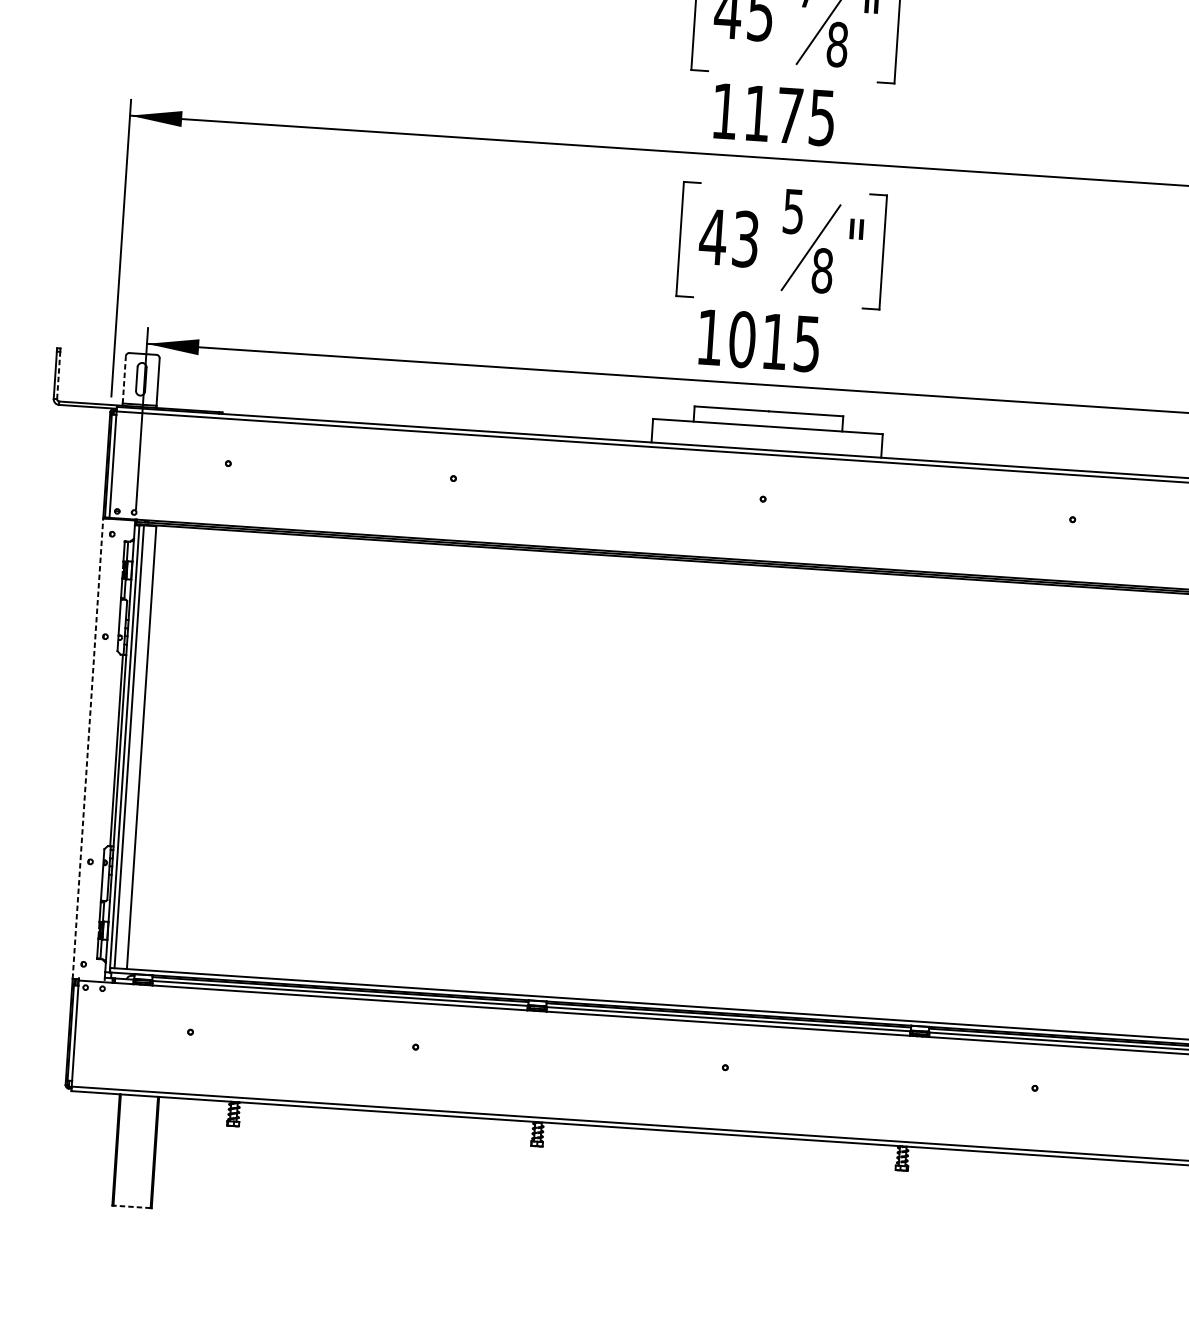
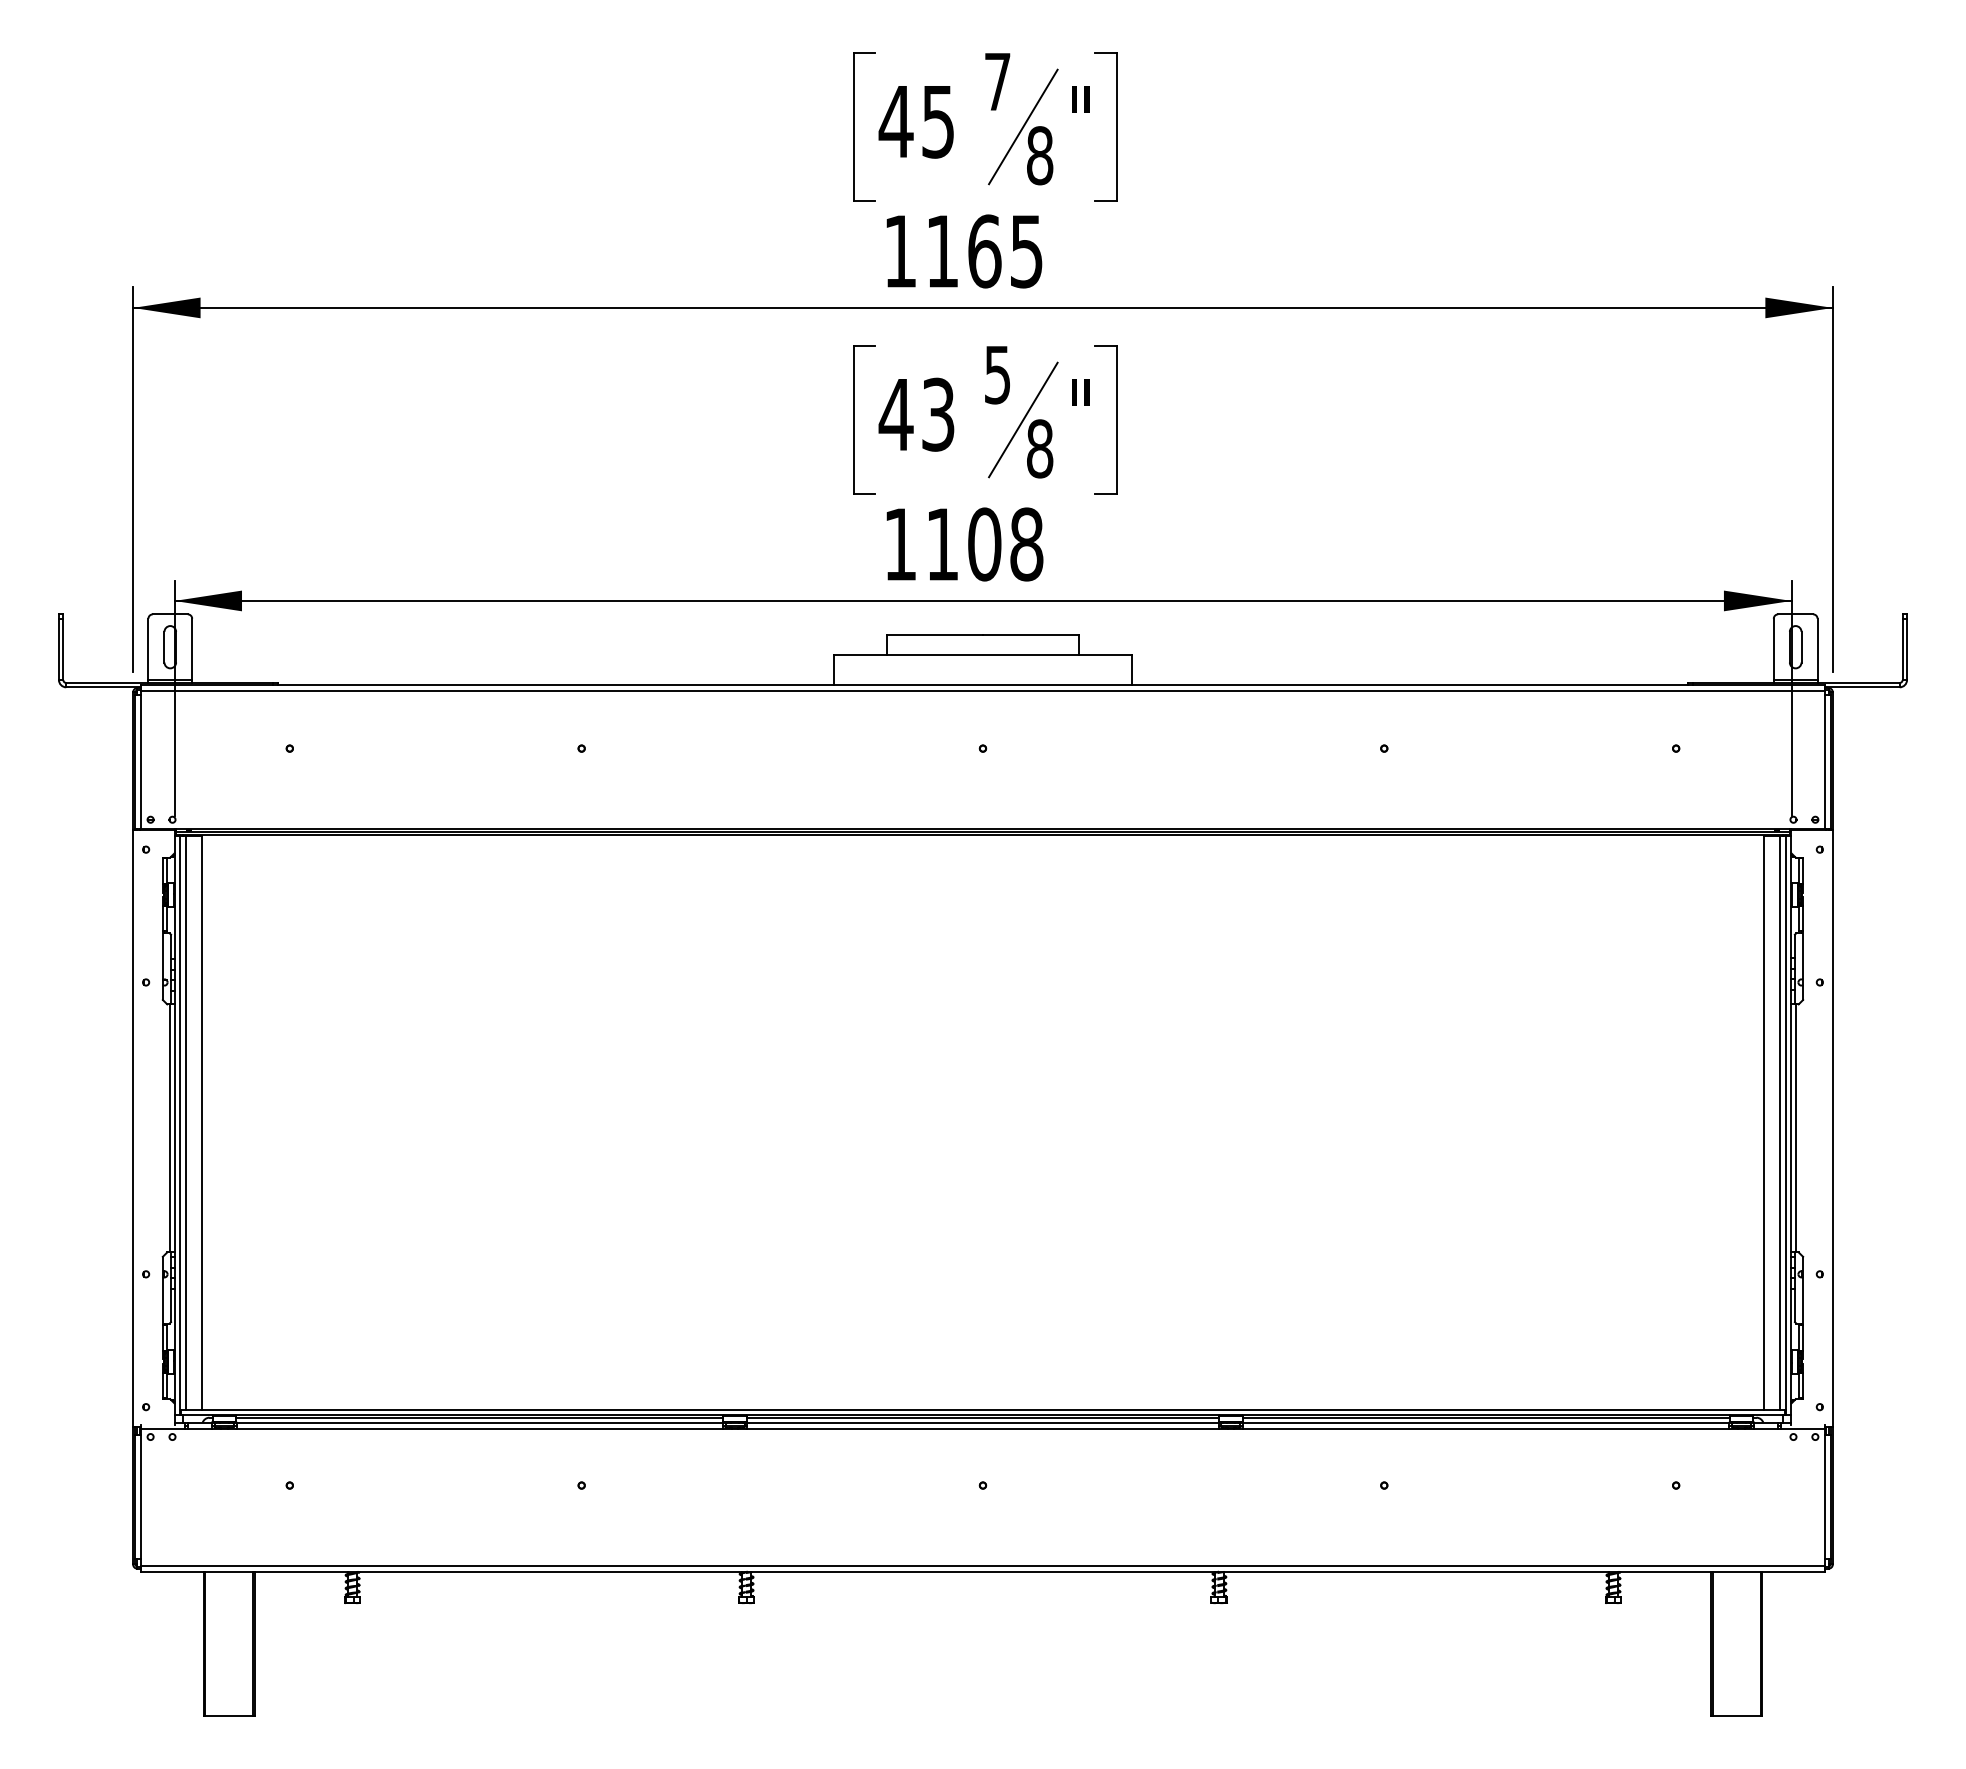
text: (789, 115) -> (984, 251), 1175 -> 1165
text: (774, 341) -> (984, 544), 1015 -> 1108
line: (58, 375) -> (63, 649), dashed -> solid
line: (124, 379) -> (148, 649), dashed -> solid
line: (88, 747) -> (133, 1127), dashed -> solid
line: (131, 1206) -> (228, 1715), dashed -> solid

